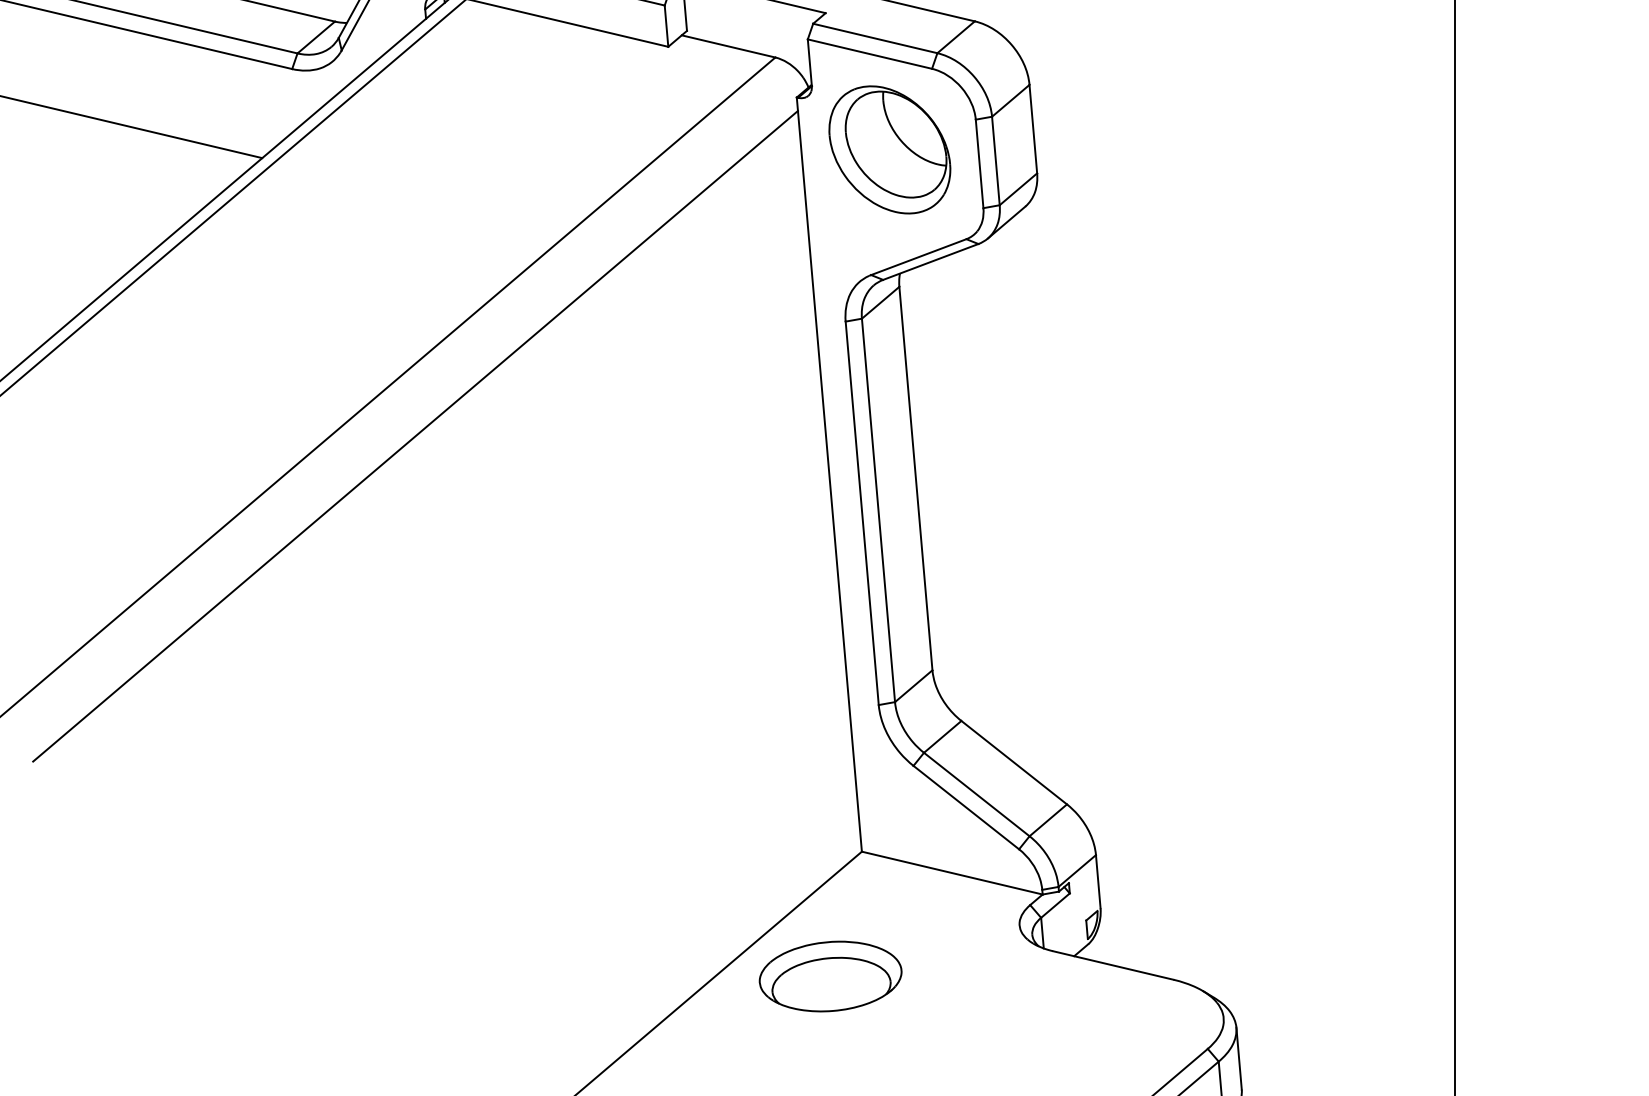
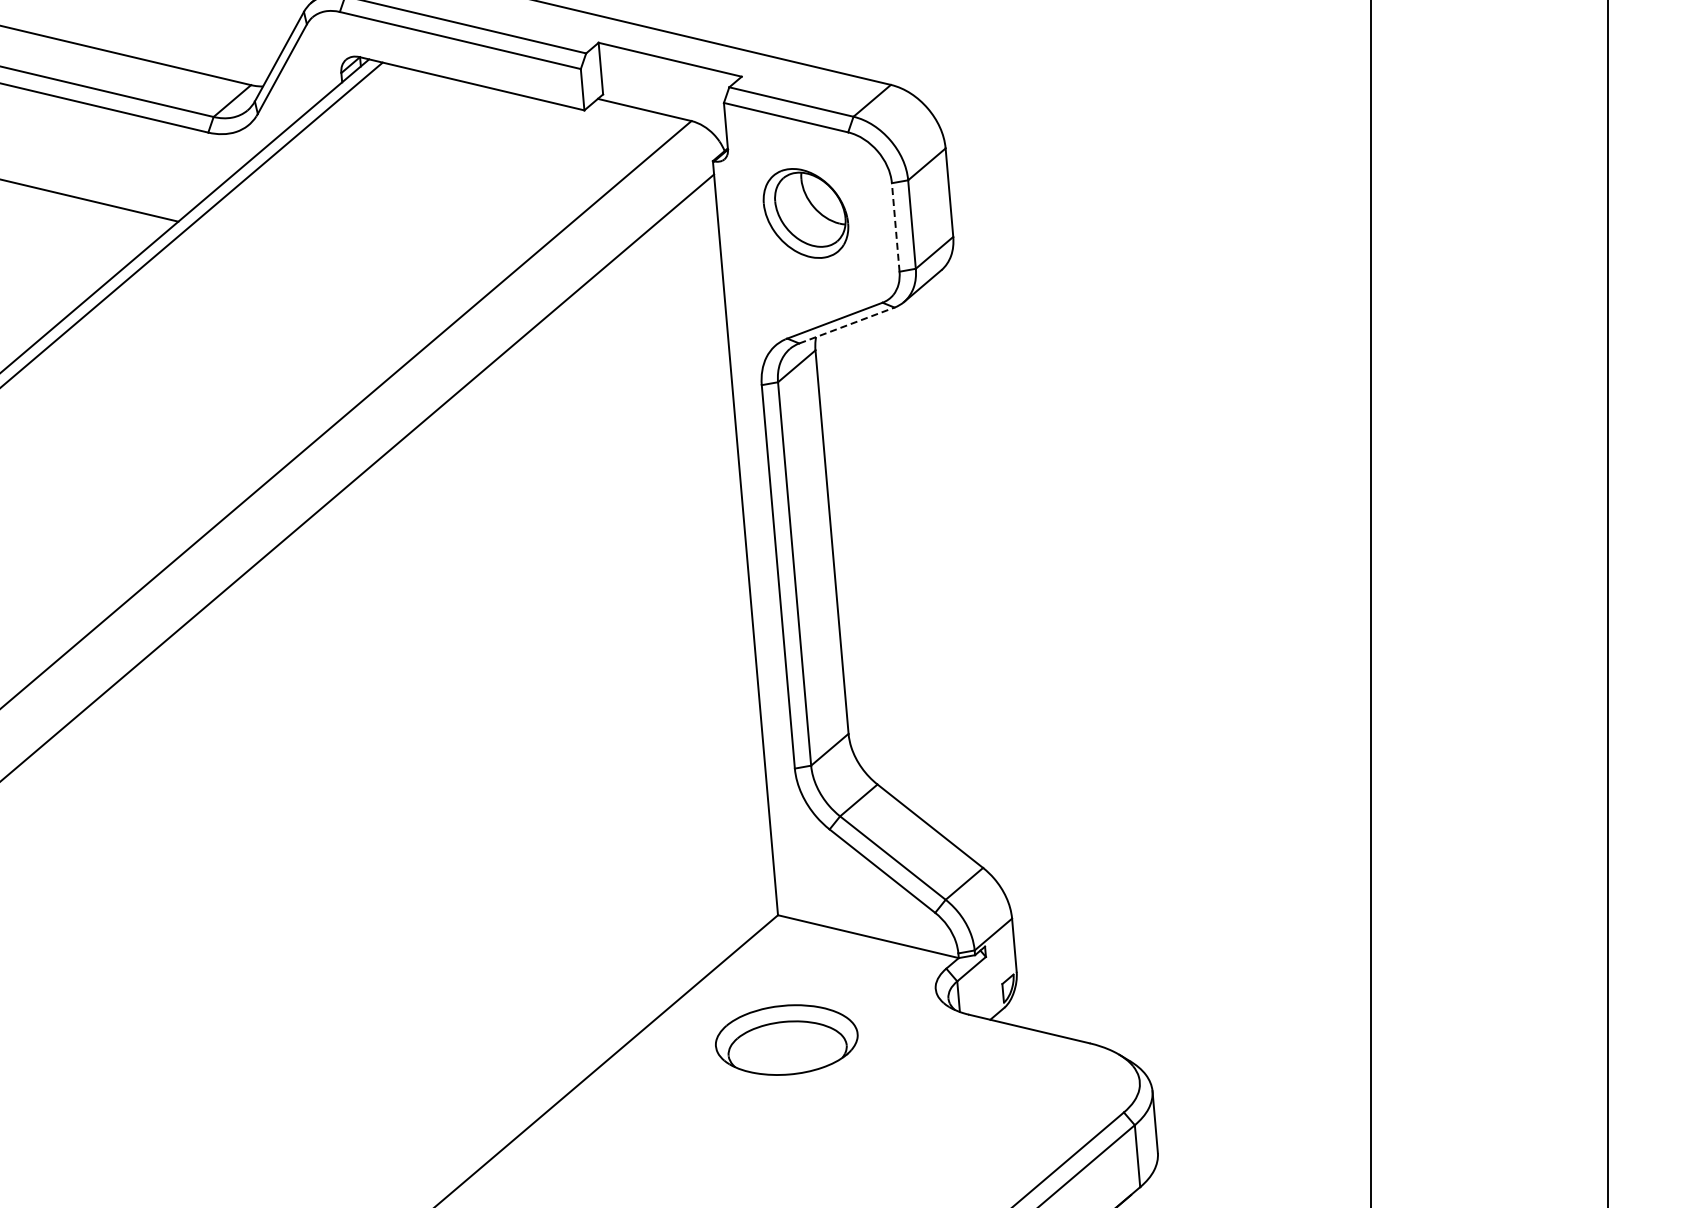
part: (889, 149) -> (805, 213), size x0.7
line: (979, 162) -> (895, 226), solid -> dashed
line: (930, 261) -> (846, 325), solid -> dashed
part: (830, 975) -> (786, 1039), moved

